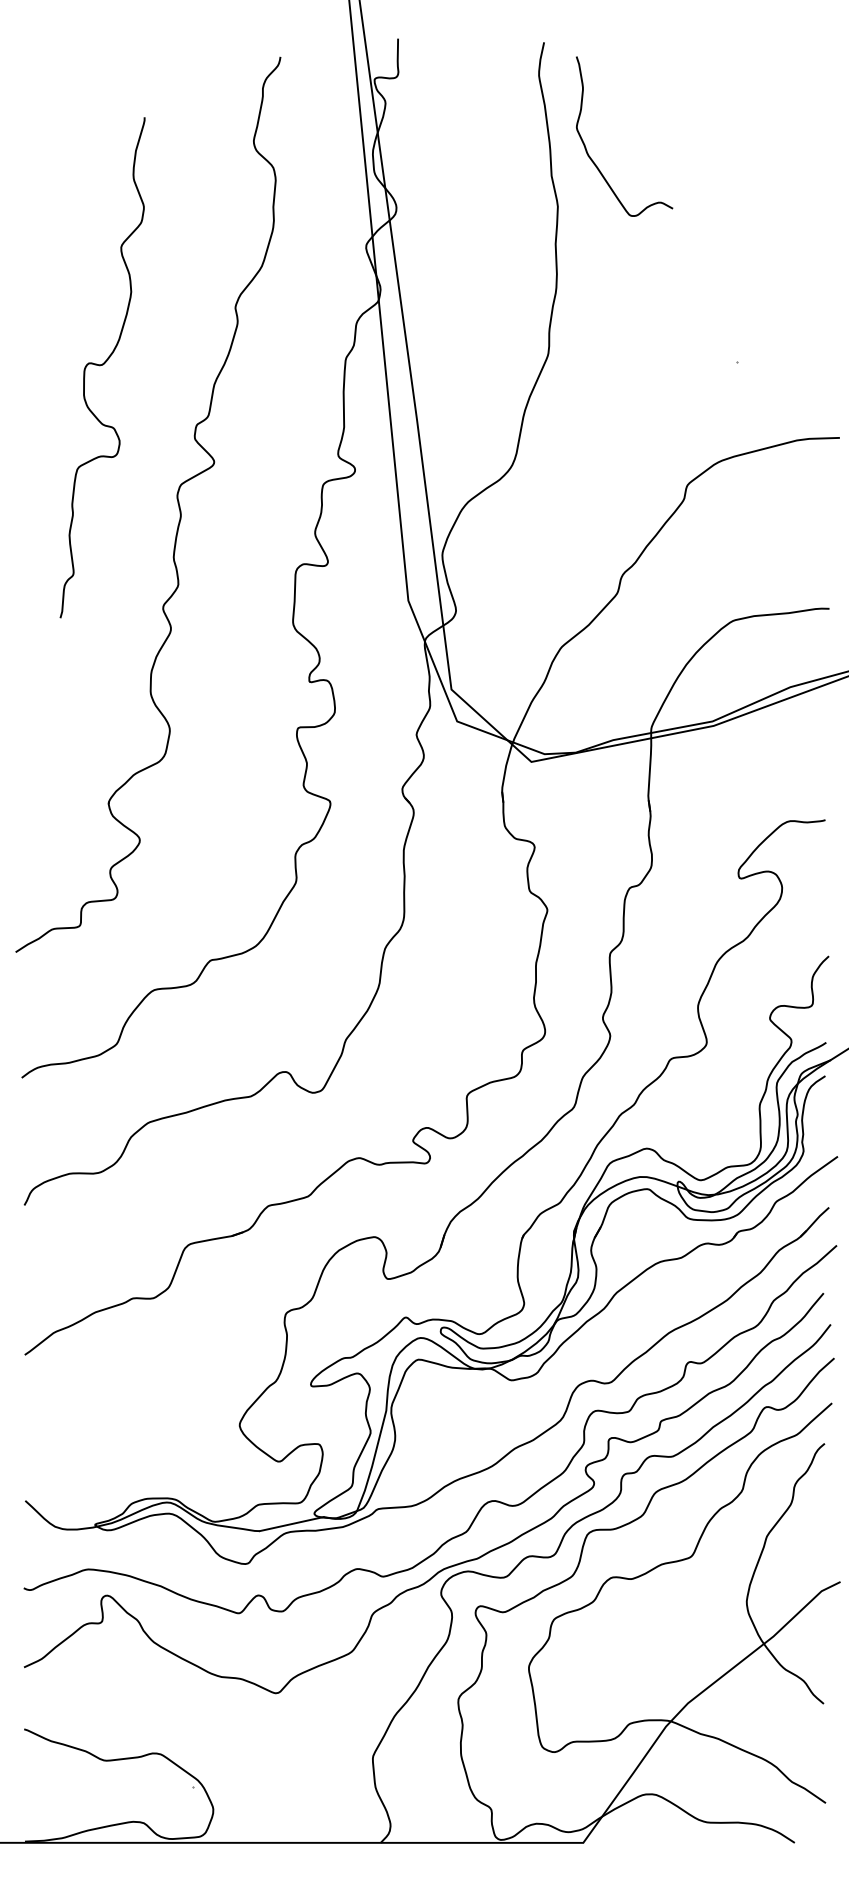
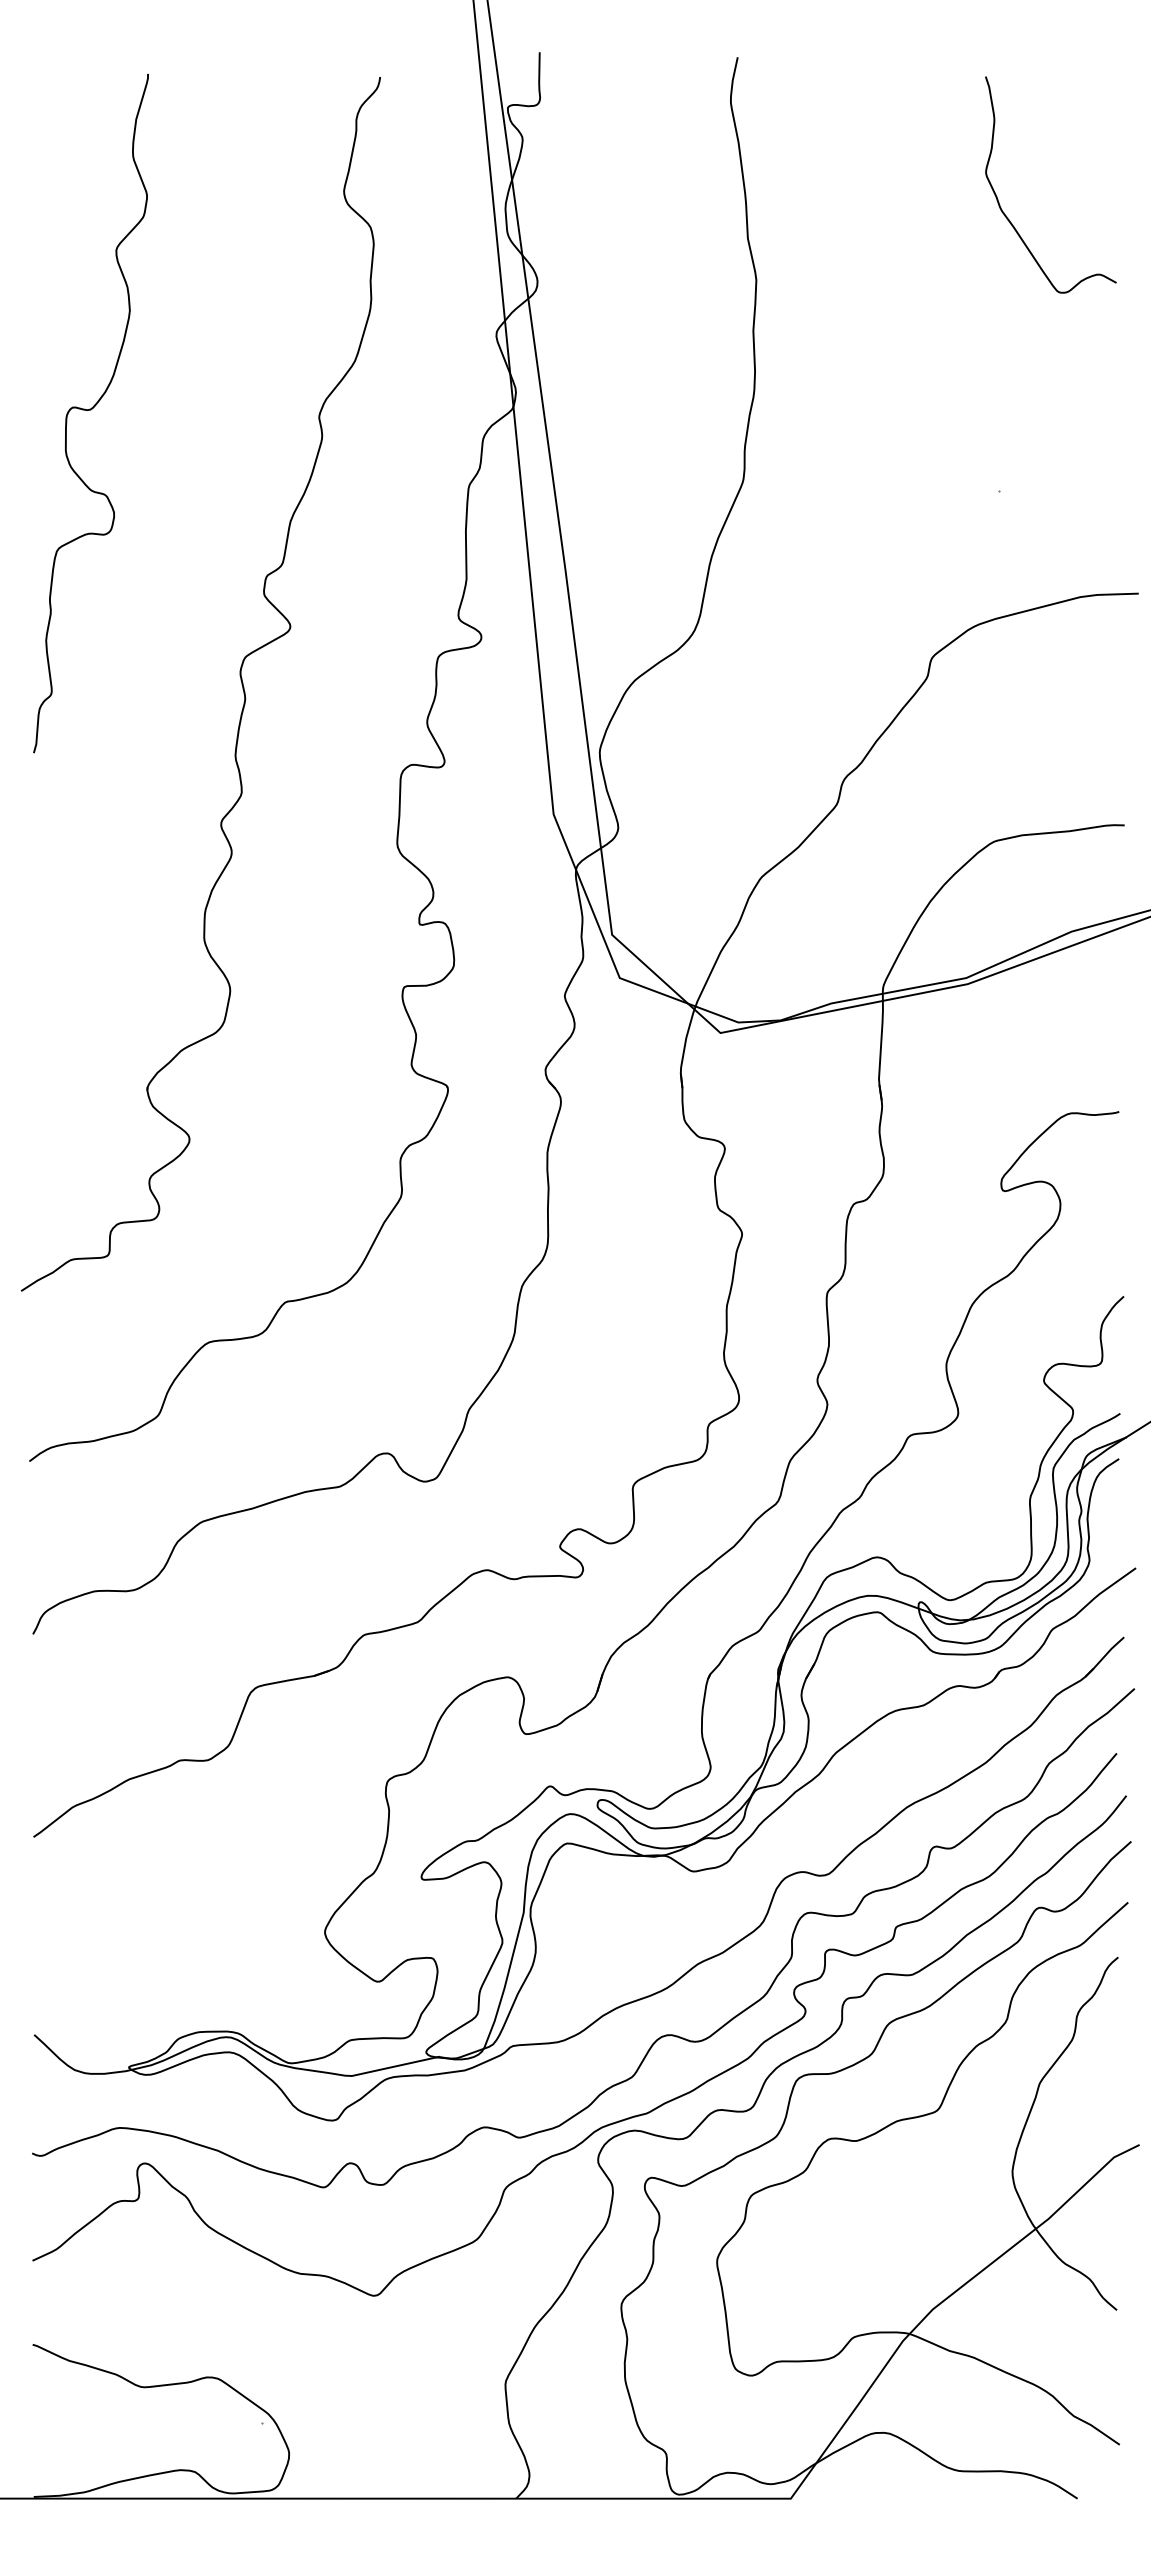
curve: (592, 159) -> (1007, 216), moved
curve: (102, 365) -> (90, 410), moved

